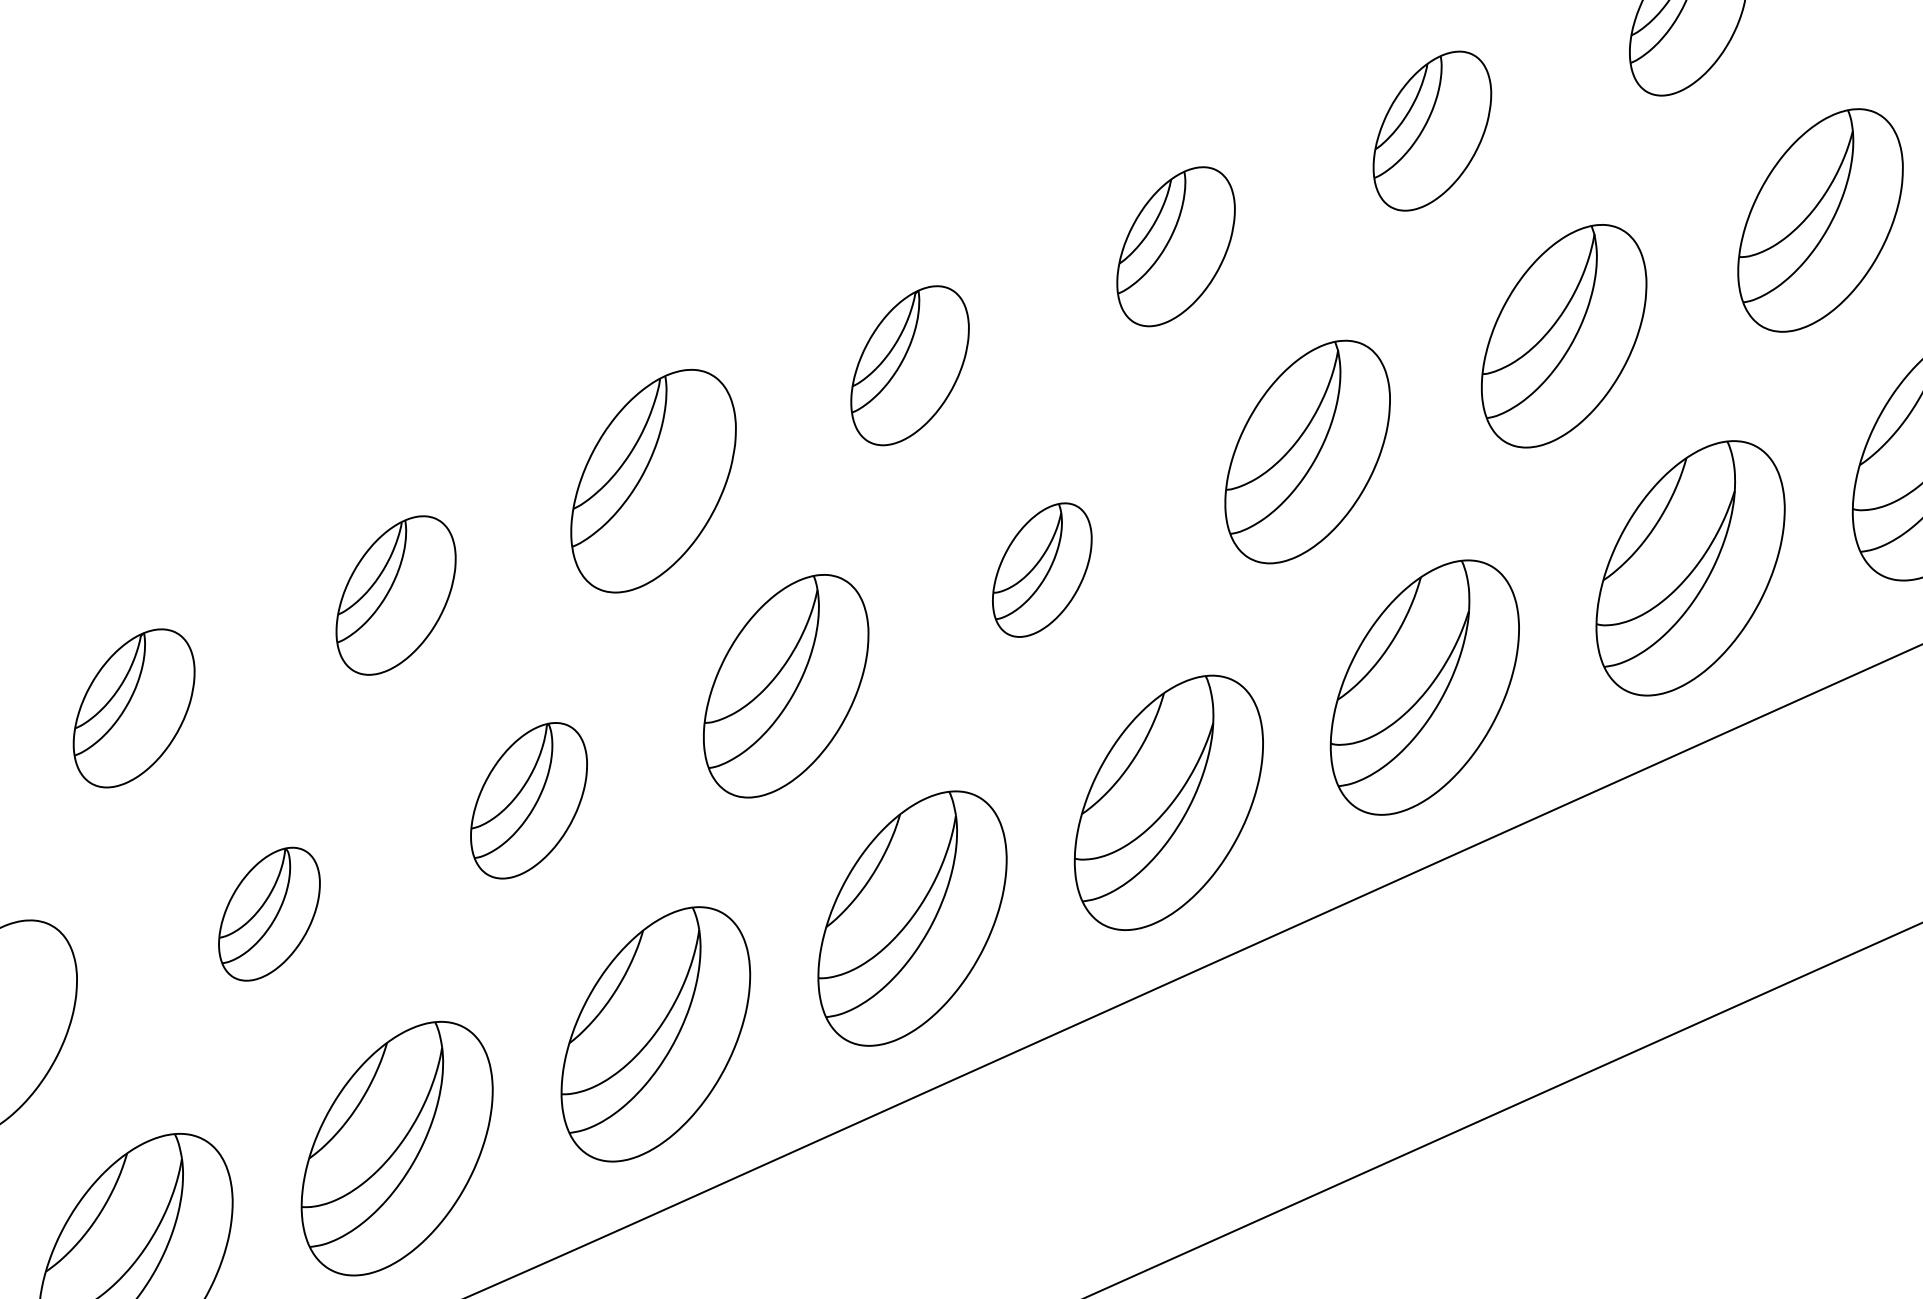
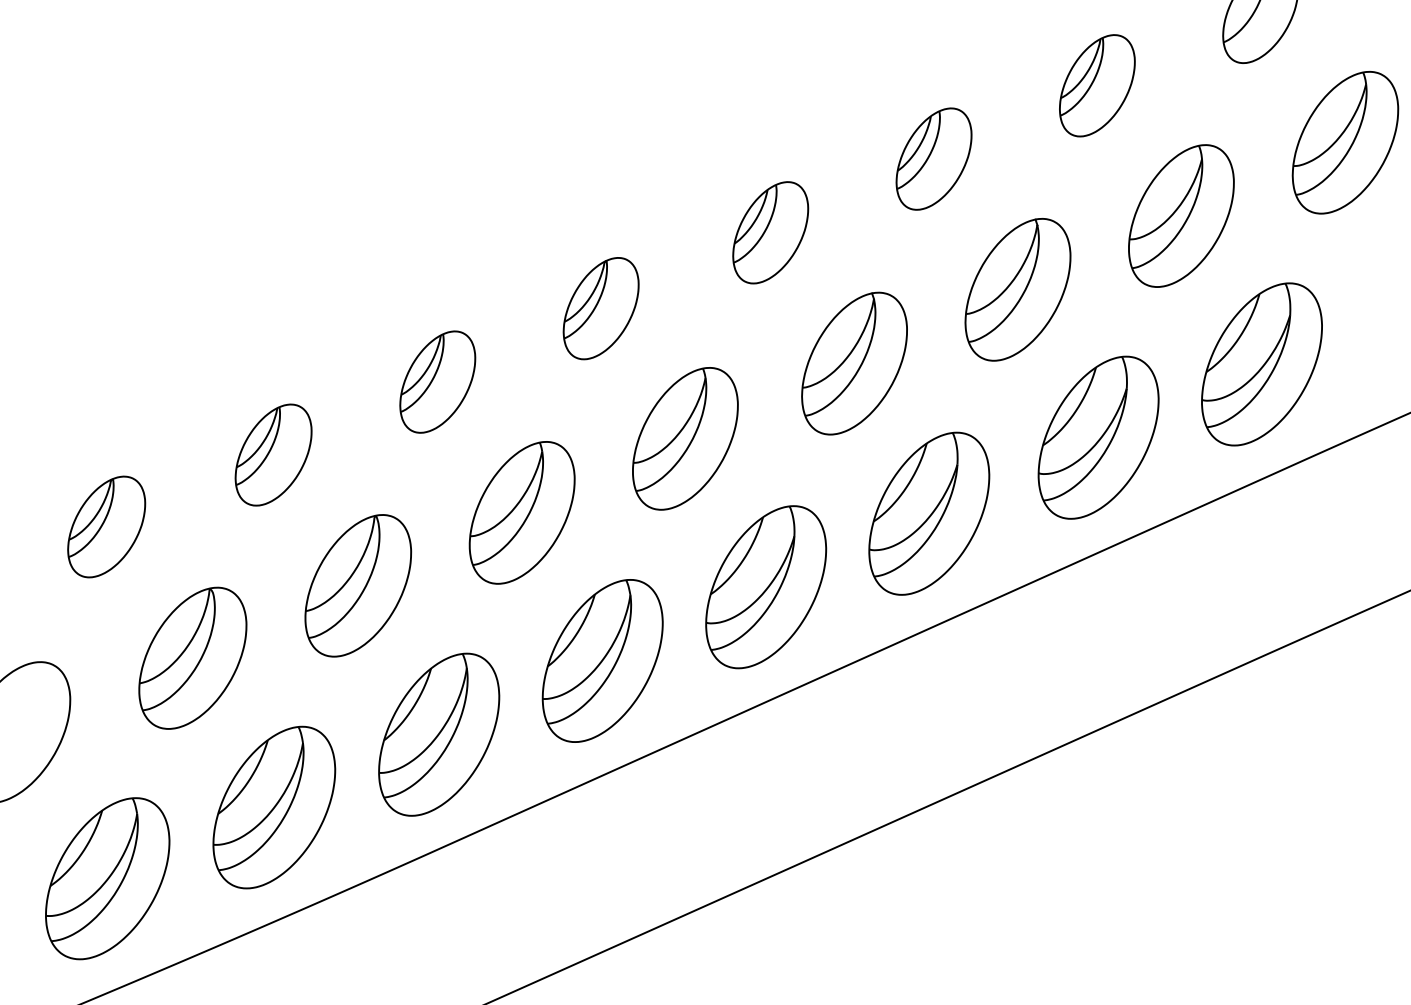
part: (653, 480) -> (437, 381), size x0.71
part: (1042, 569) -> (685, 438), size x1.67
part: (529, 800) -> (358, 585), size x1.43
part: (268, 913) -> (192, 657), size x1.67

